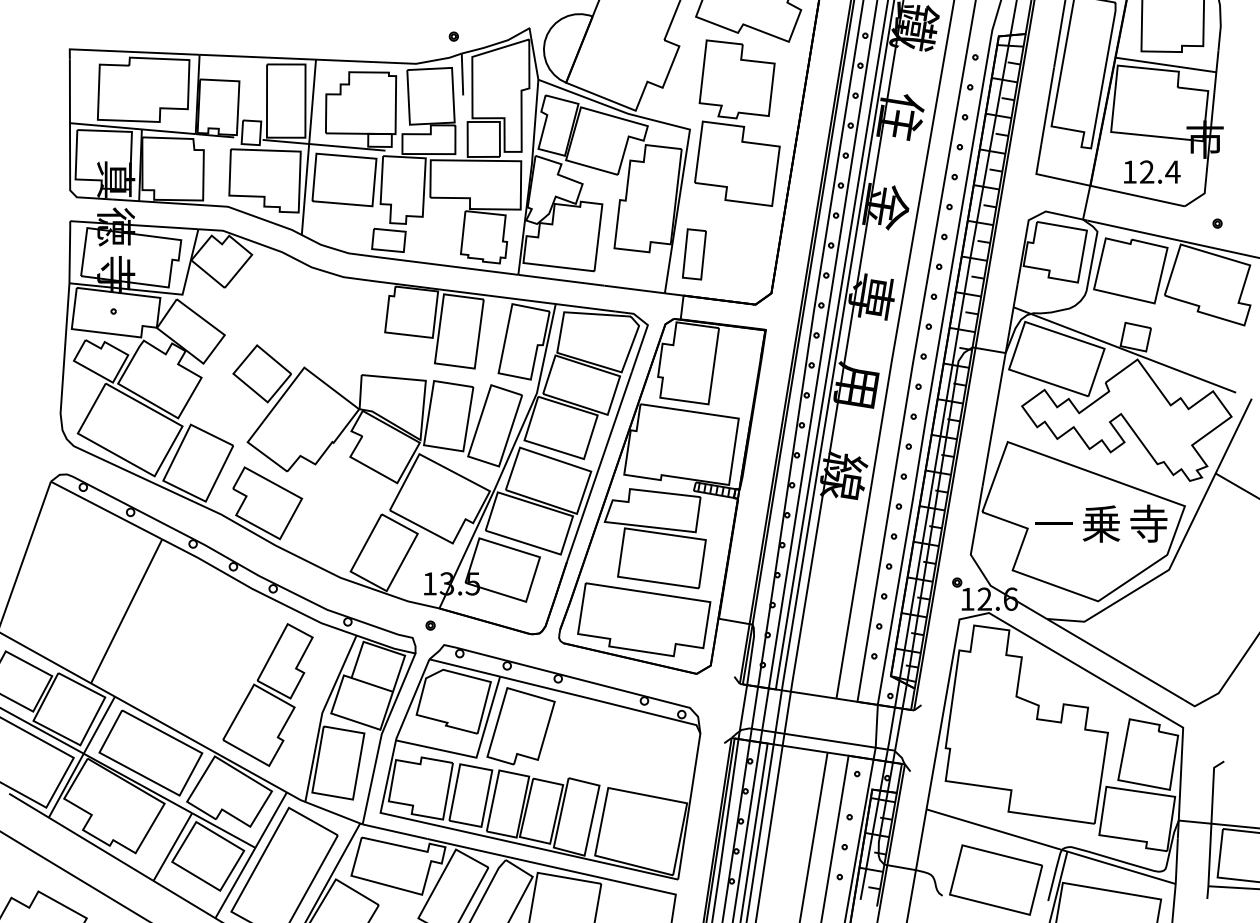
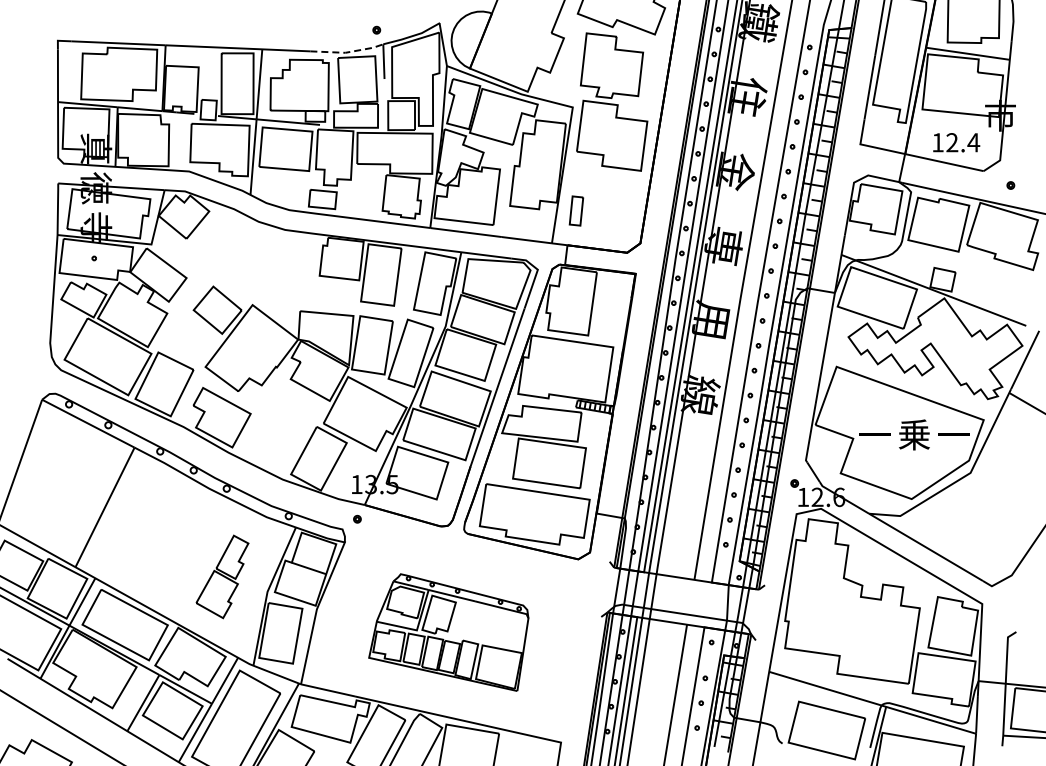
line: (418, 63) -> (347, 52), solid -> dashed
part: (694, 253) -> (576, 210), size x0.7
text: (1148, 523) -> (953, 434), 寺 -> 一
part: (268, 694) -> (222, 576), size x0.7
part: (540, 761) -> (448, 632), size x0.6

